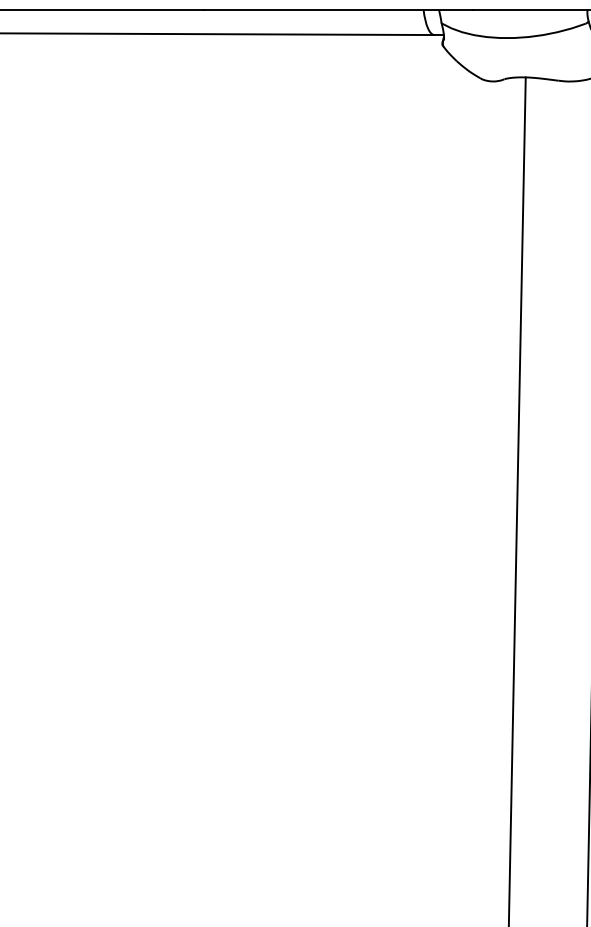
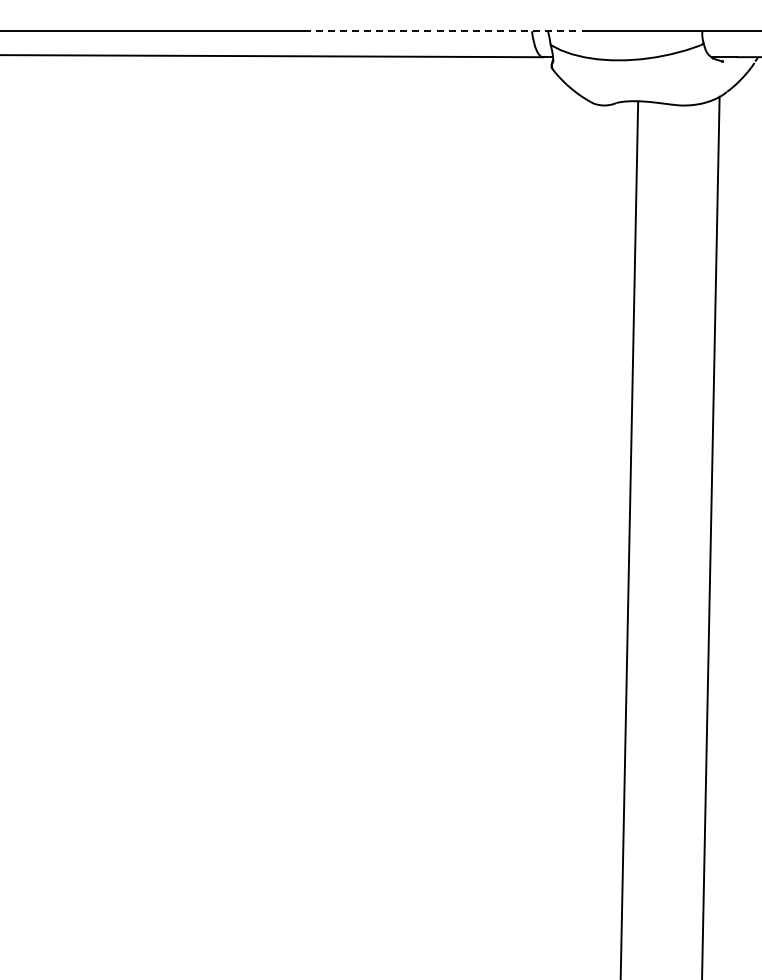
line: (338, 10) -> (443, 31), solid -> dashed

